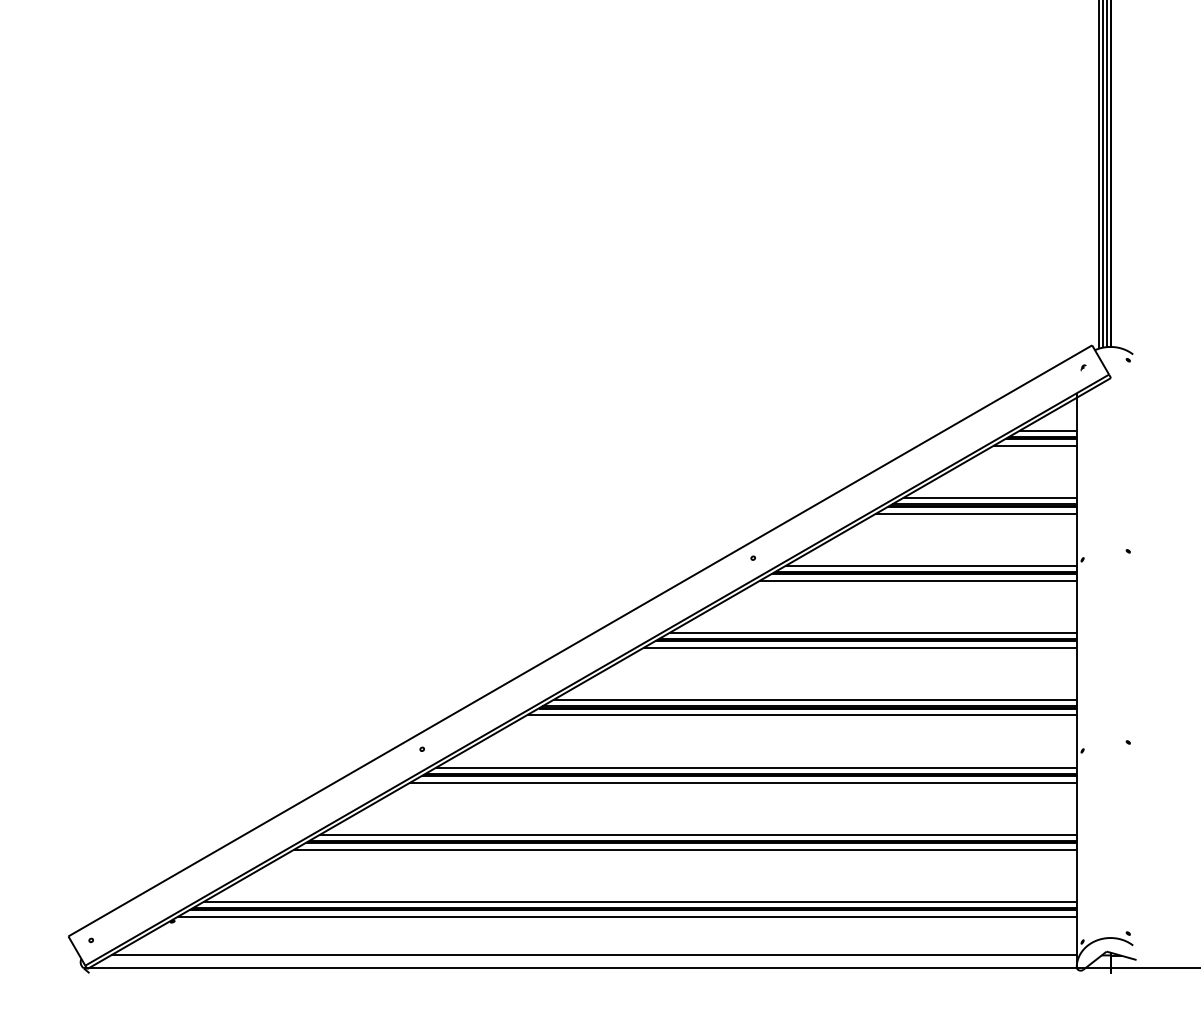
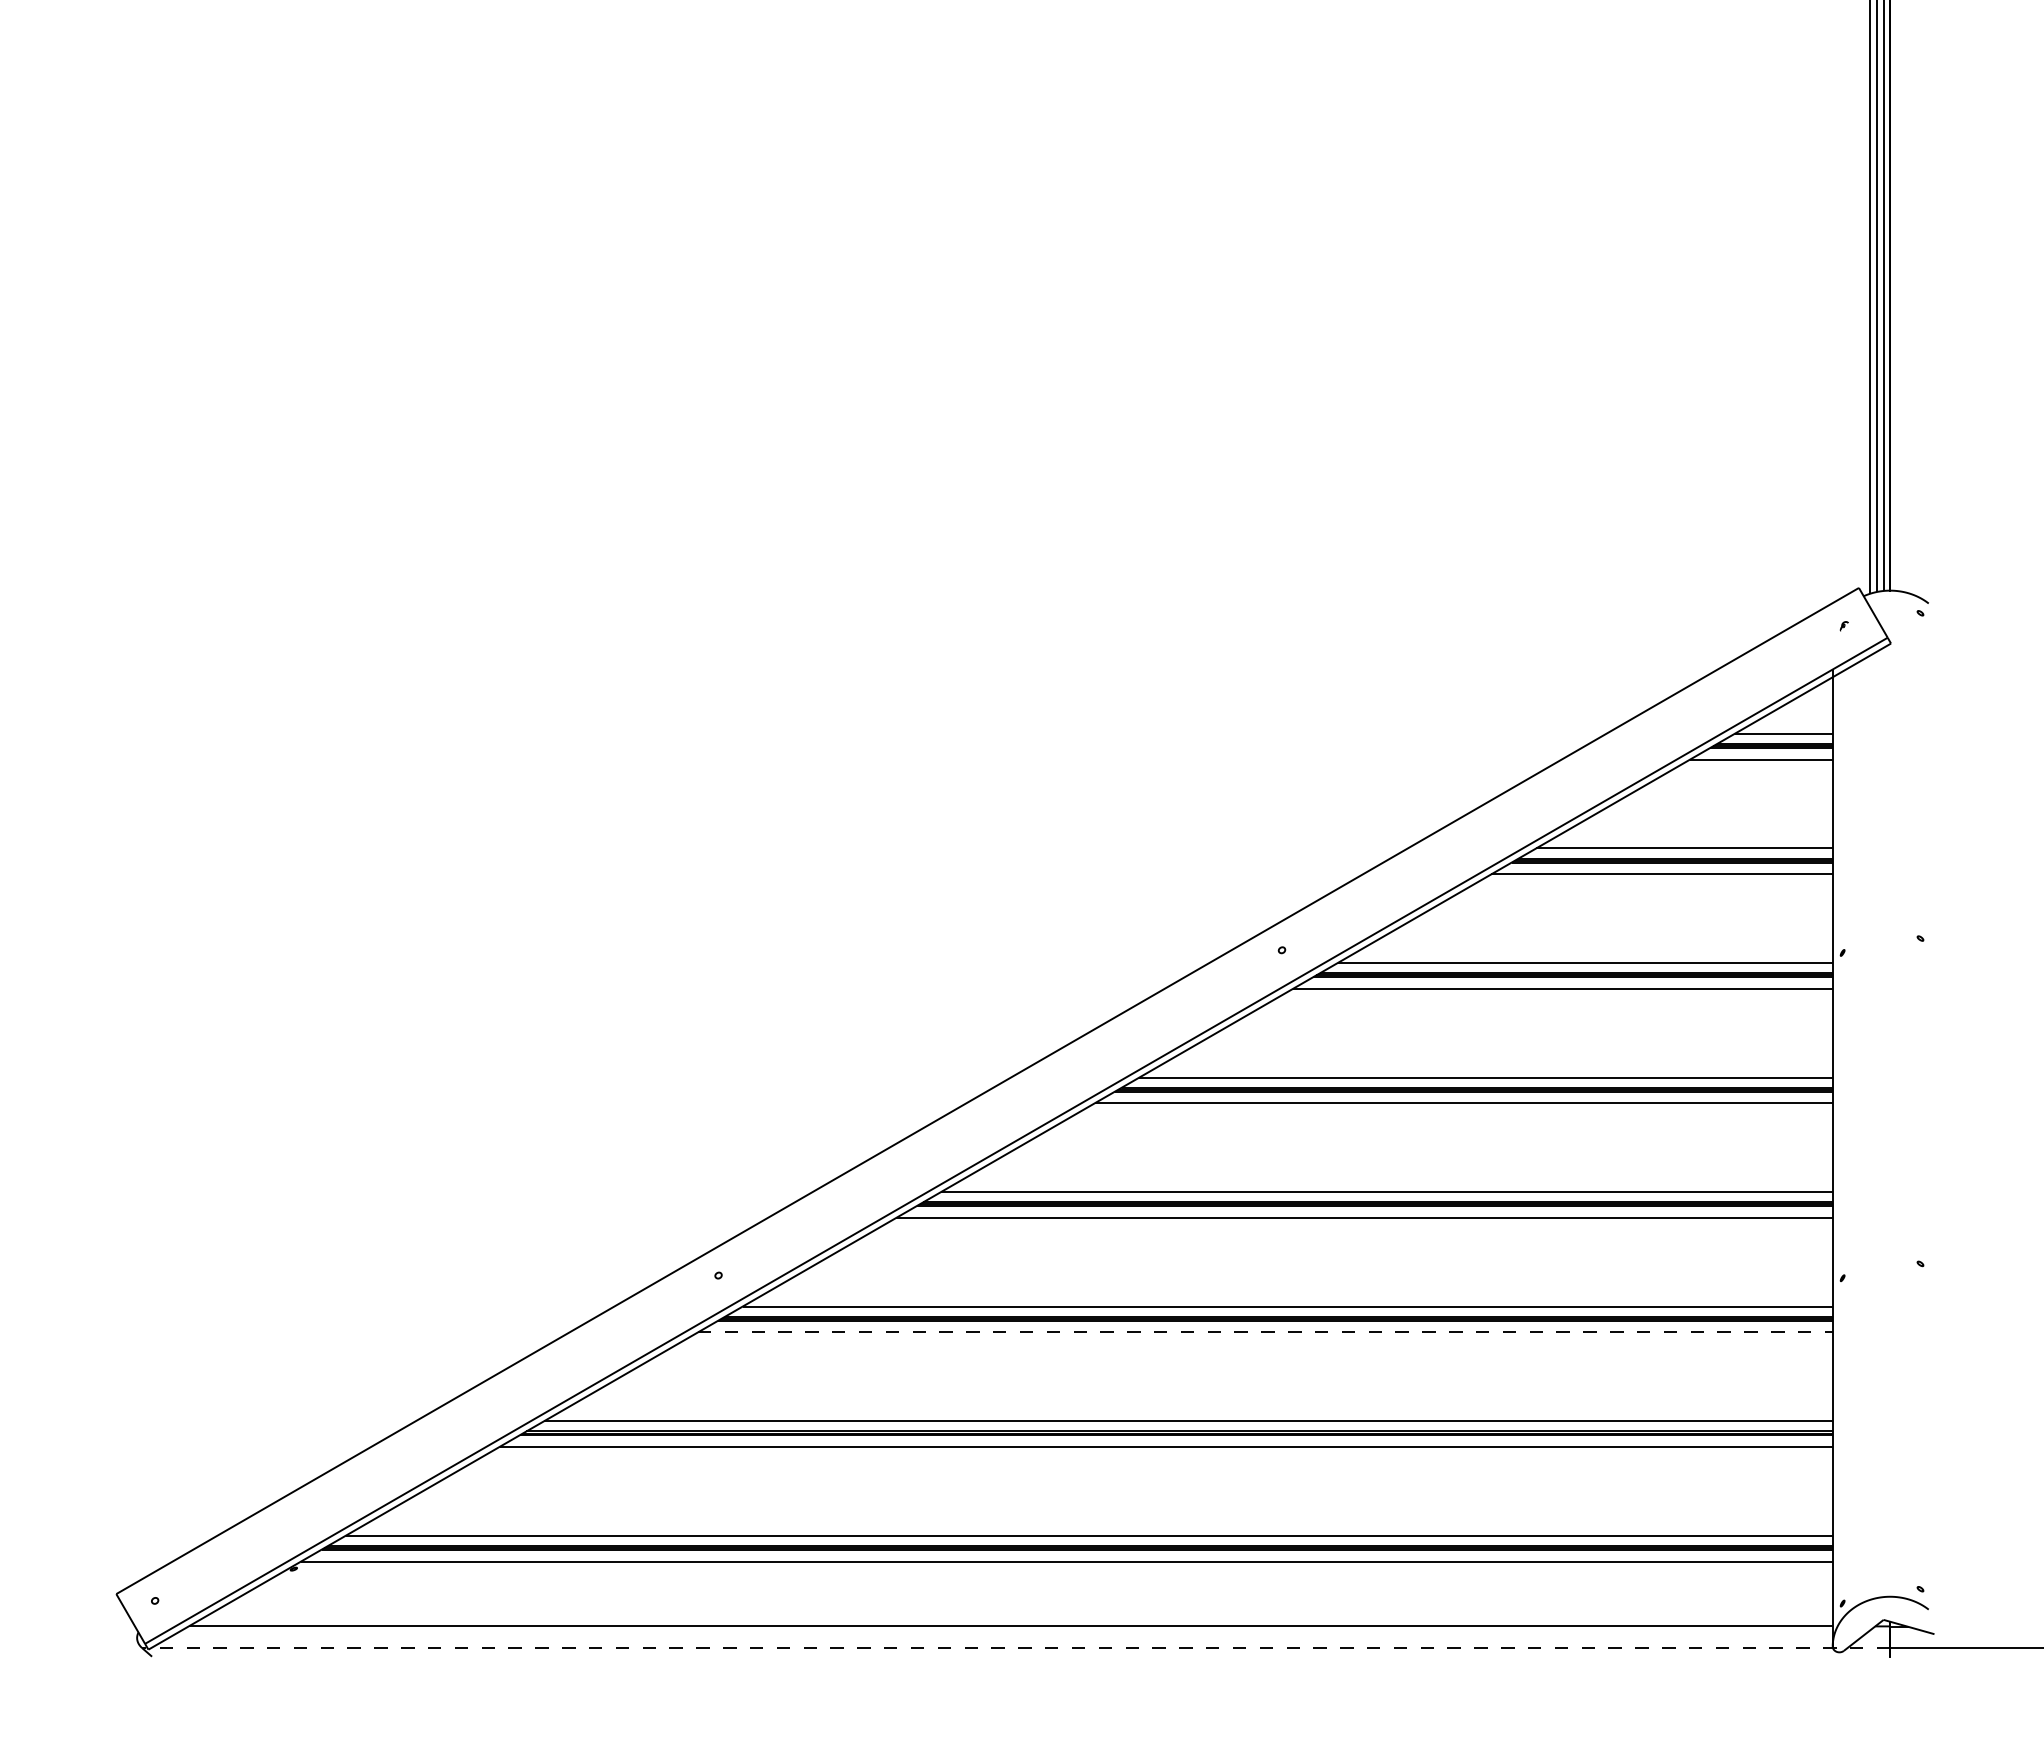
line: (743, 782) -> (1265, 1332), solid -> dashed
line: (596, 968) -> (1015, 1648), solid -> dashed

